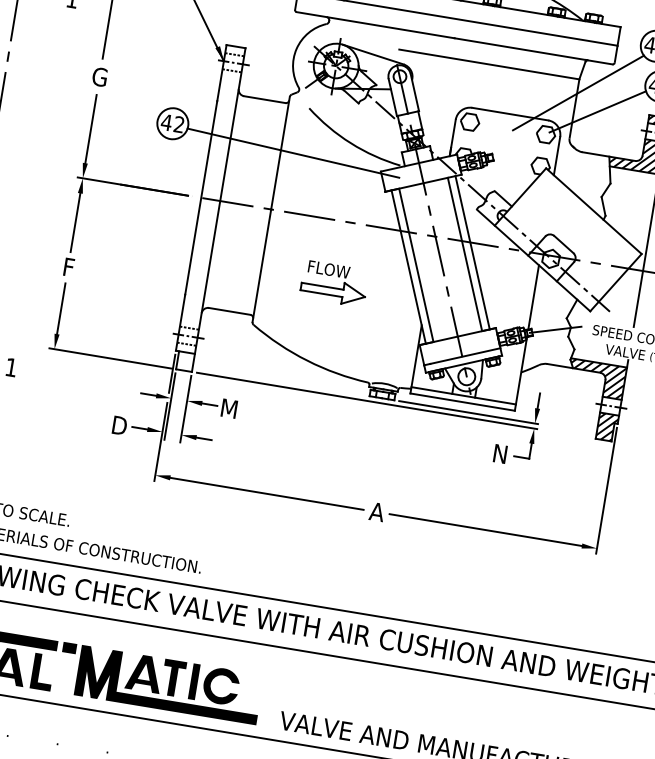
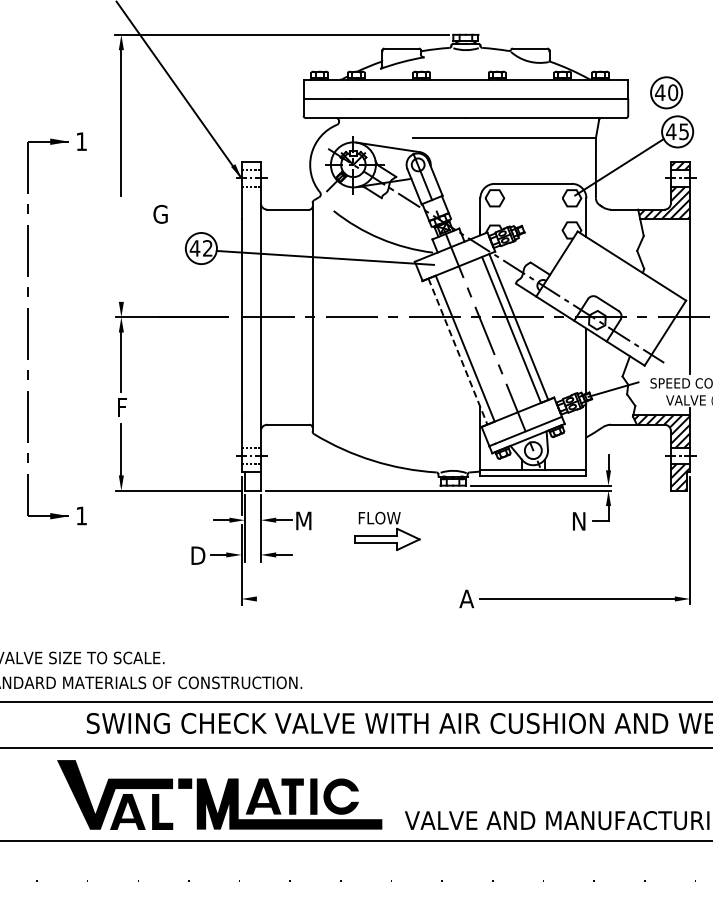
text: (99, 76) -> (160, 213), moved
line: (577, 92) -> (596, 151), removed
line: (91, 128) -> (121, 266), removed
line: (408, 266) -> (457, 351), solid -> dashed
part: (334, 283) -> (387, 530), moved
line: (266, 493) -> (354, 598), removed

